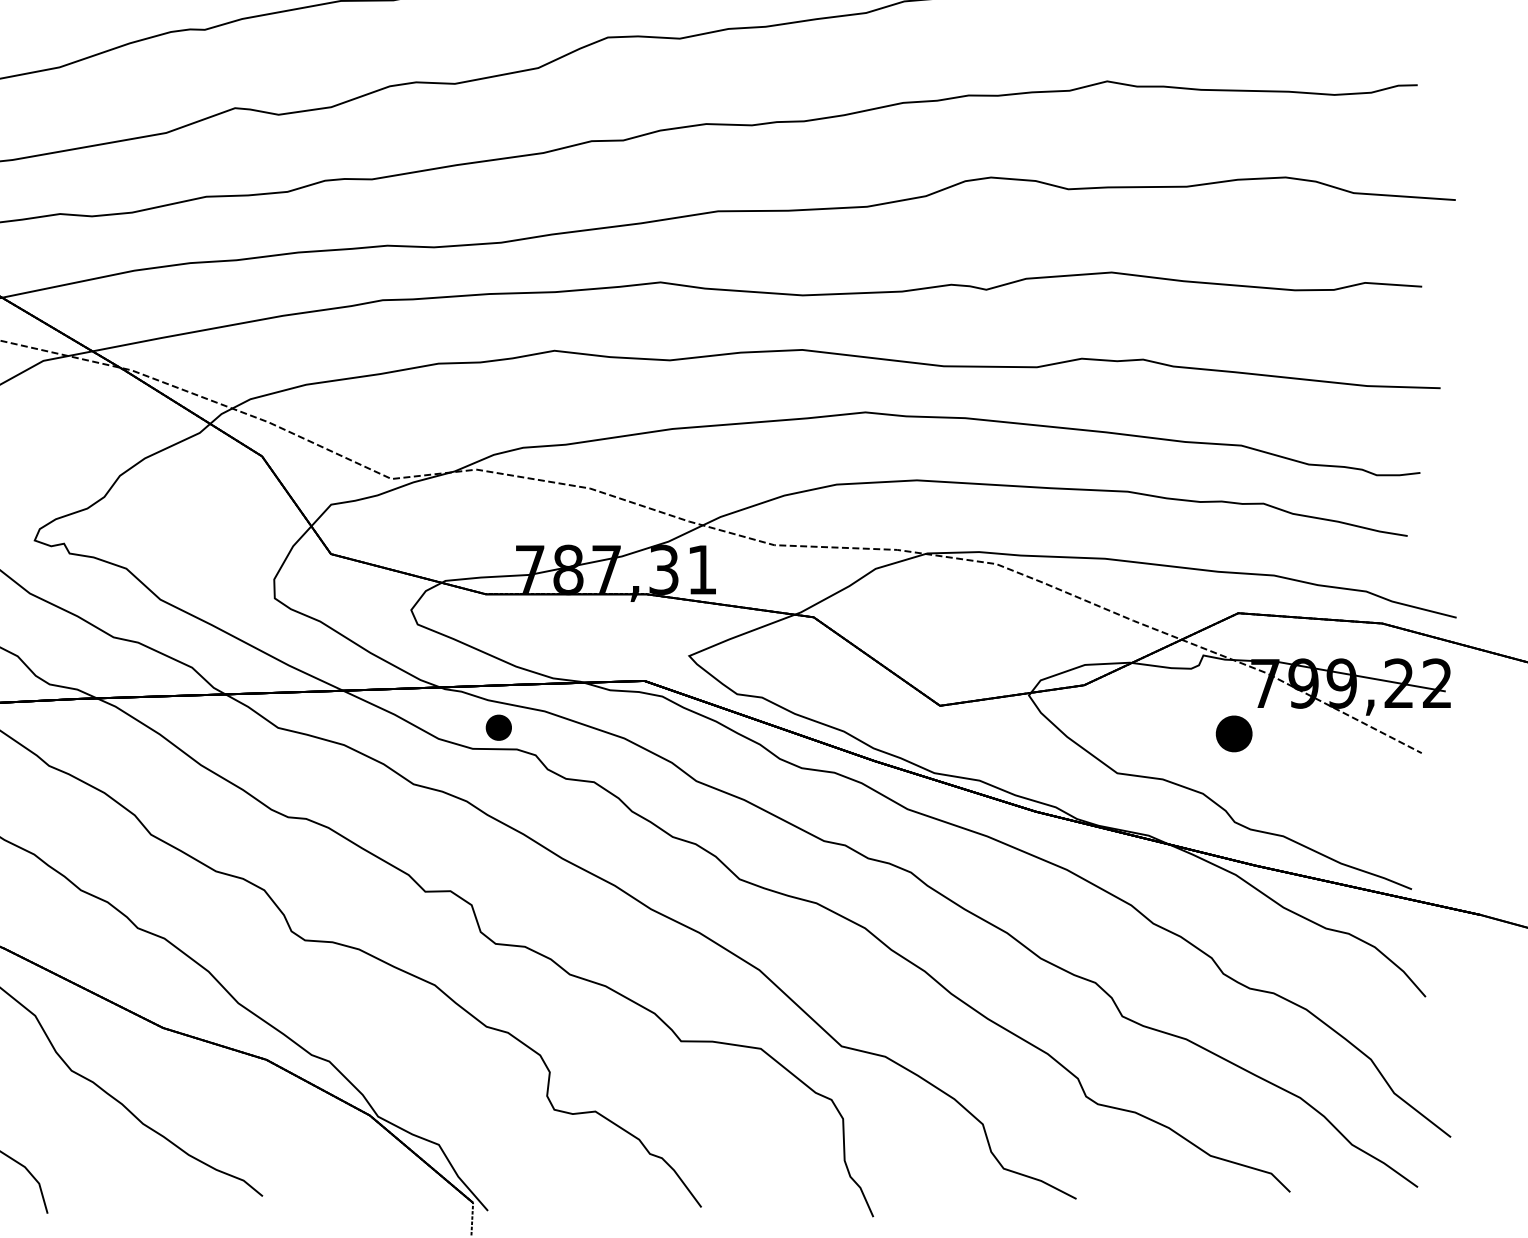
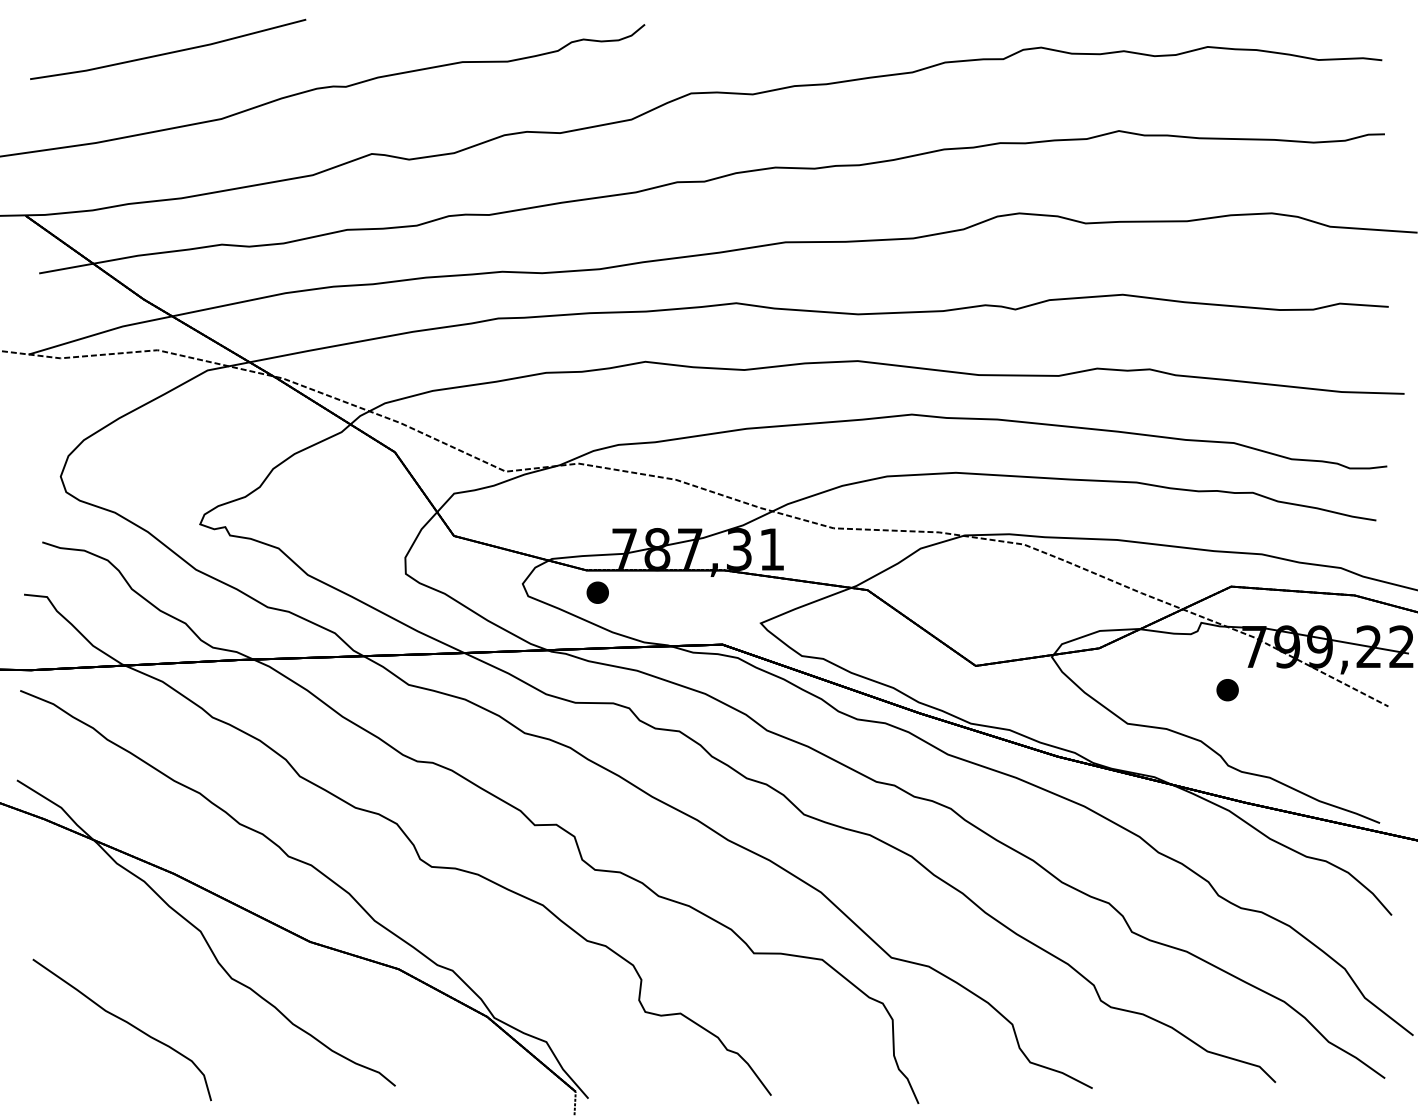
part: (498, 727) -> (597, 592), moved
part: (1233, 734) -> (1227, 690), size x0.71

